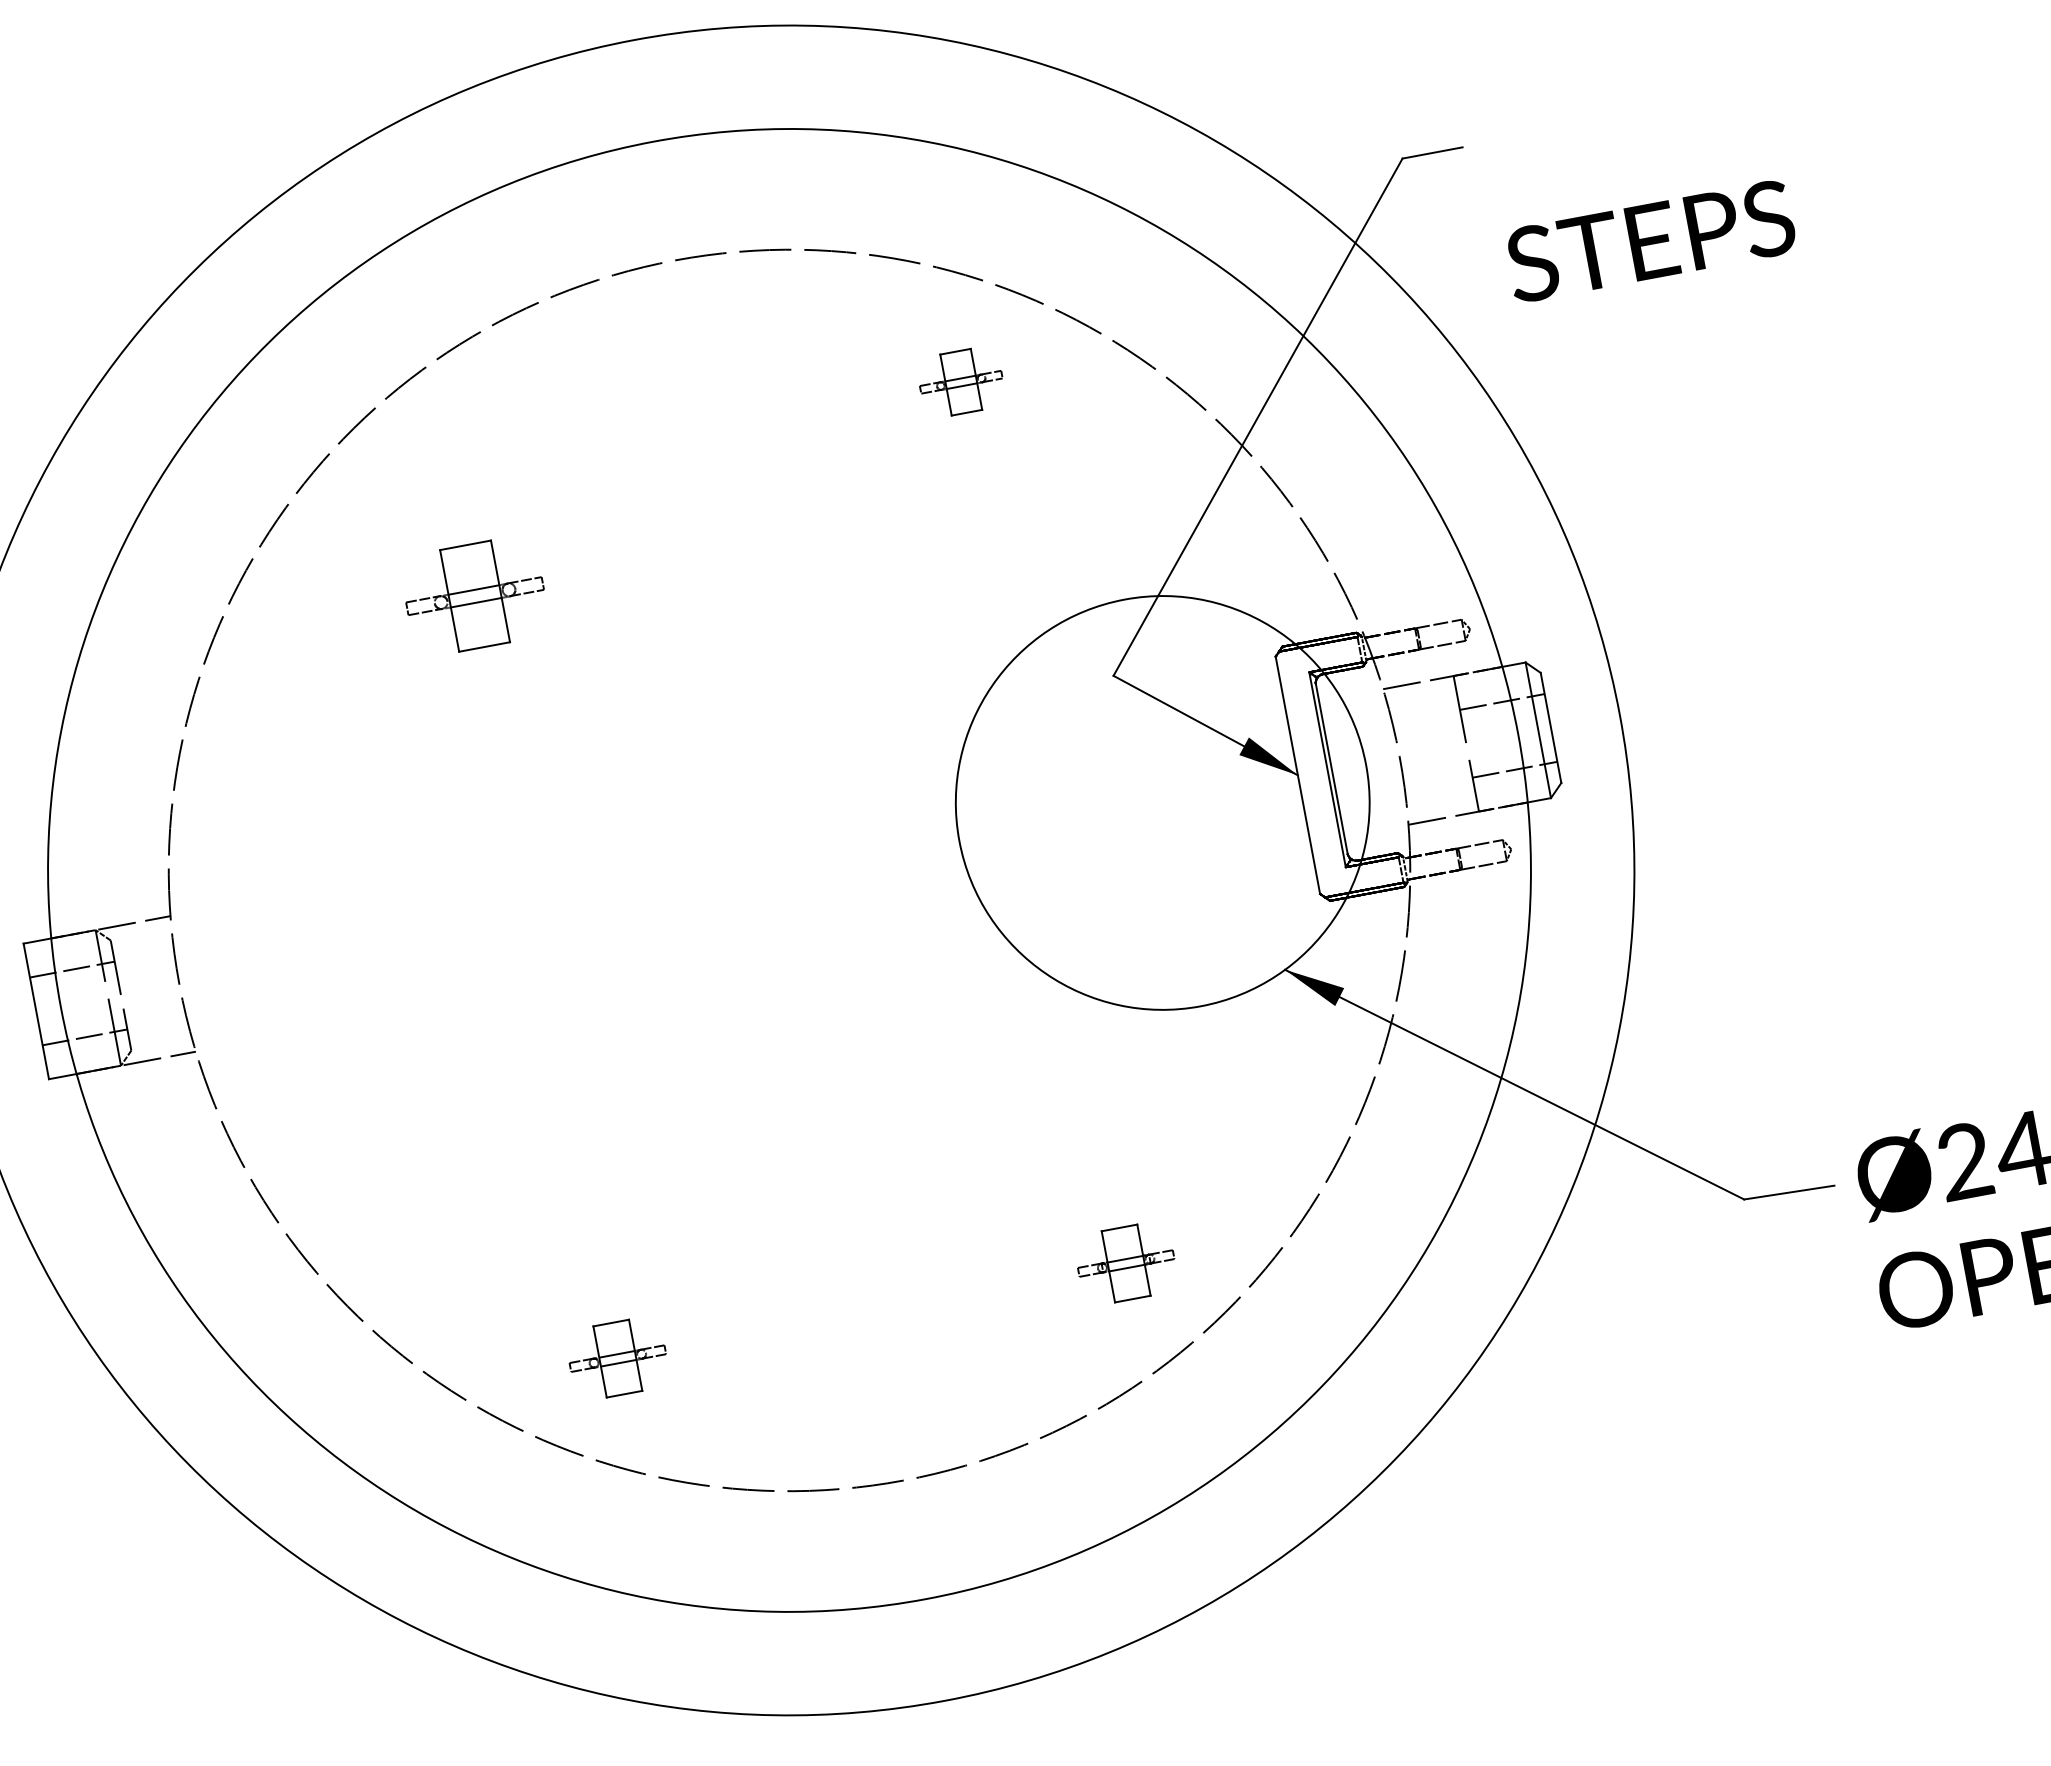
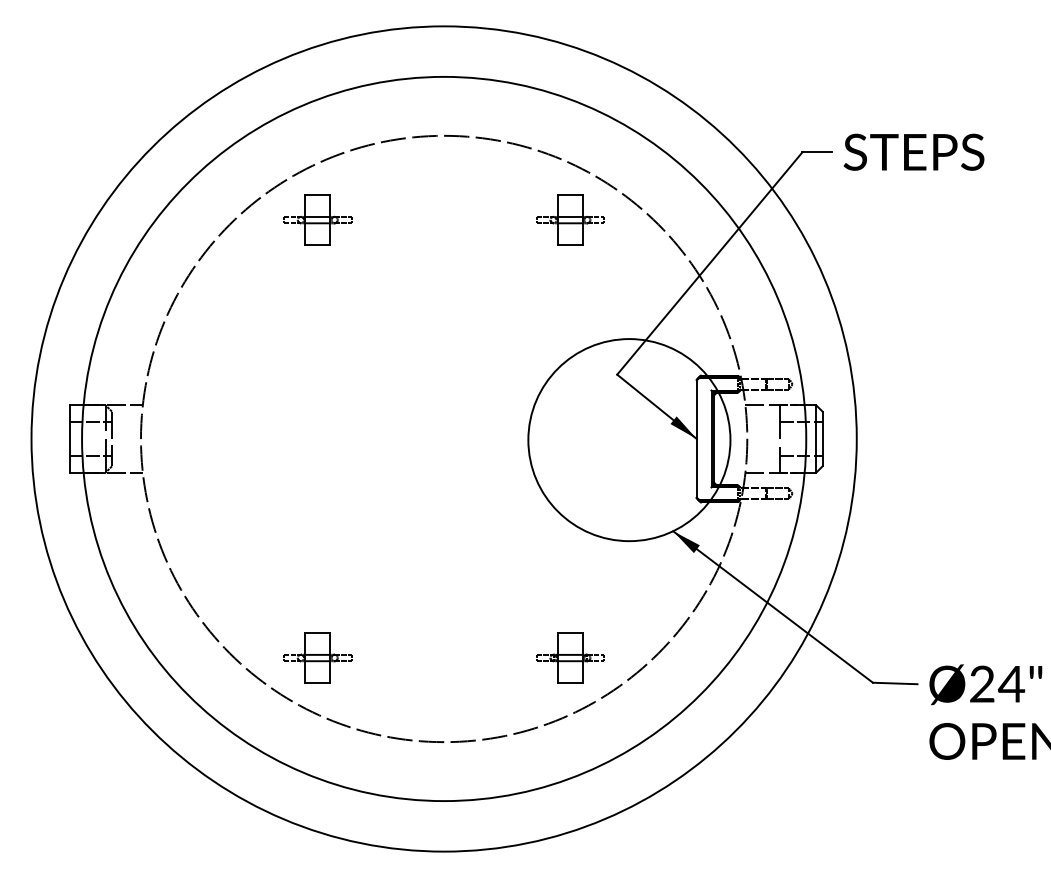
text: (1649, 239) -> (913, 151), moved
part: (961, 381) -> (570, 219), size x1.67
part: (474, 595) -> (317, 219), moved
part: (1126, 1262) -> (570, 657), size x1.43
part: (616, 1357) -> (317, 657), size x1.43

